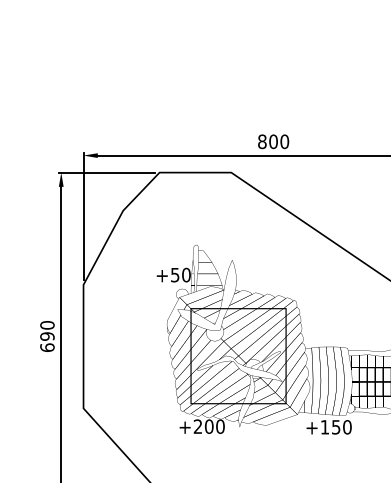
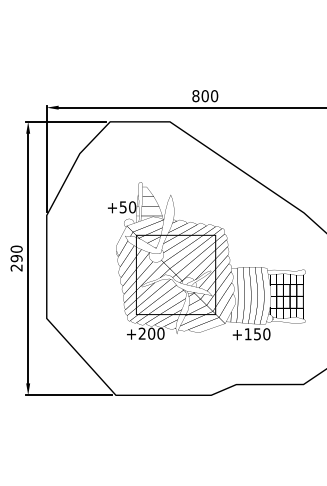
text: (47, 347) -> (16, 267), 690 -> 290

